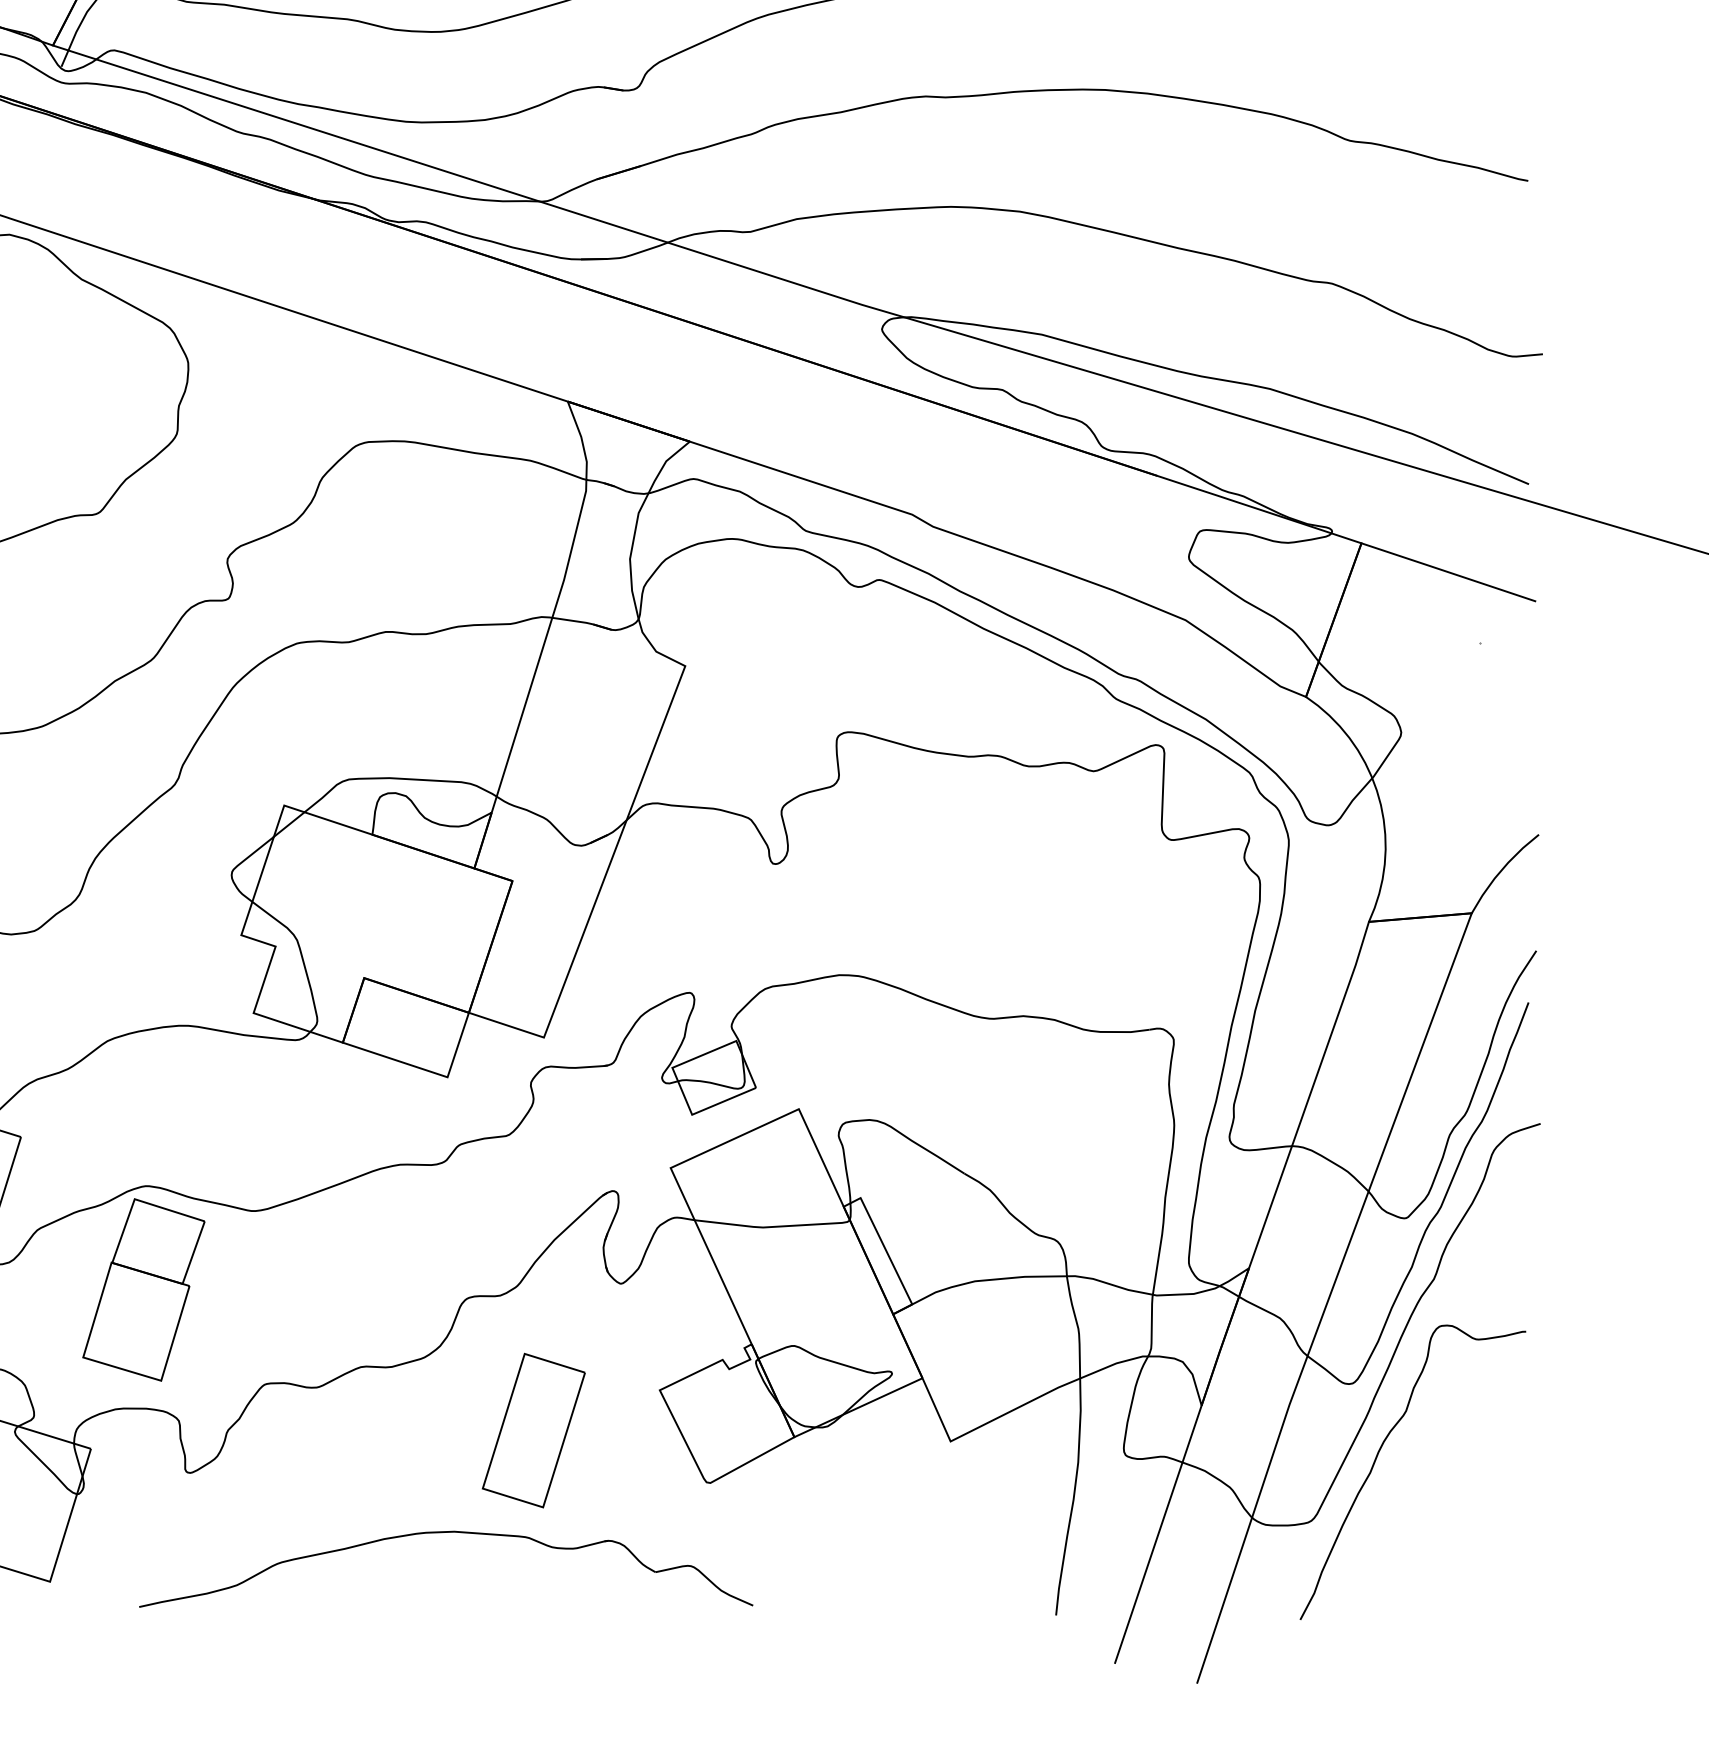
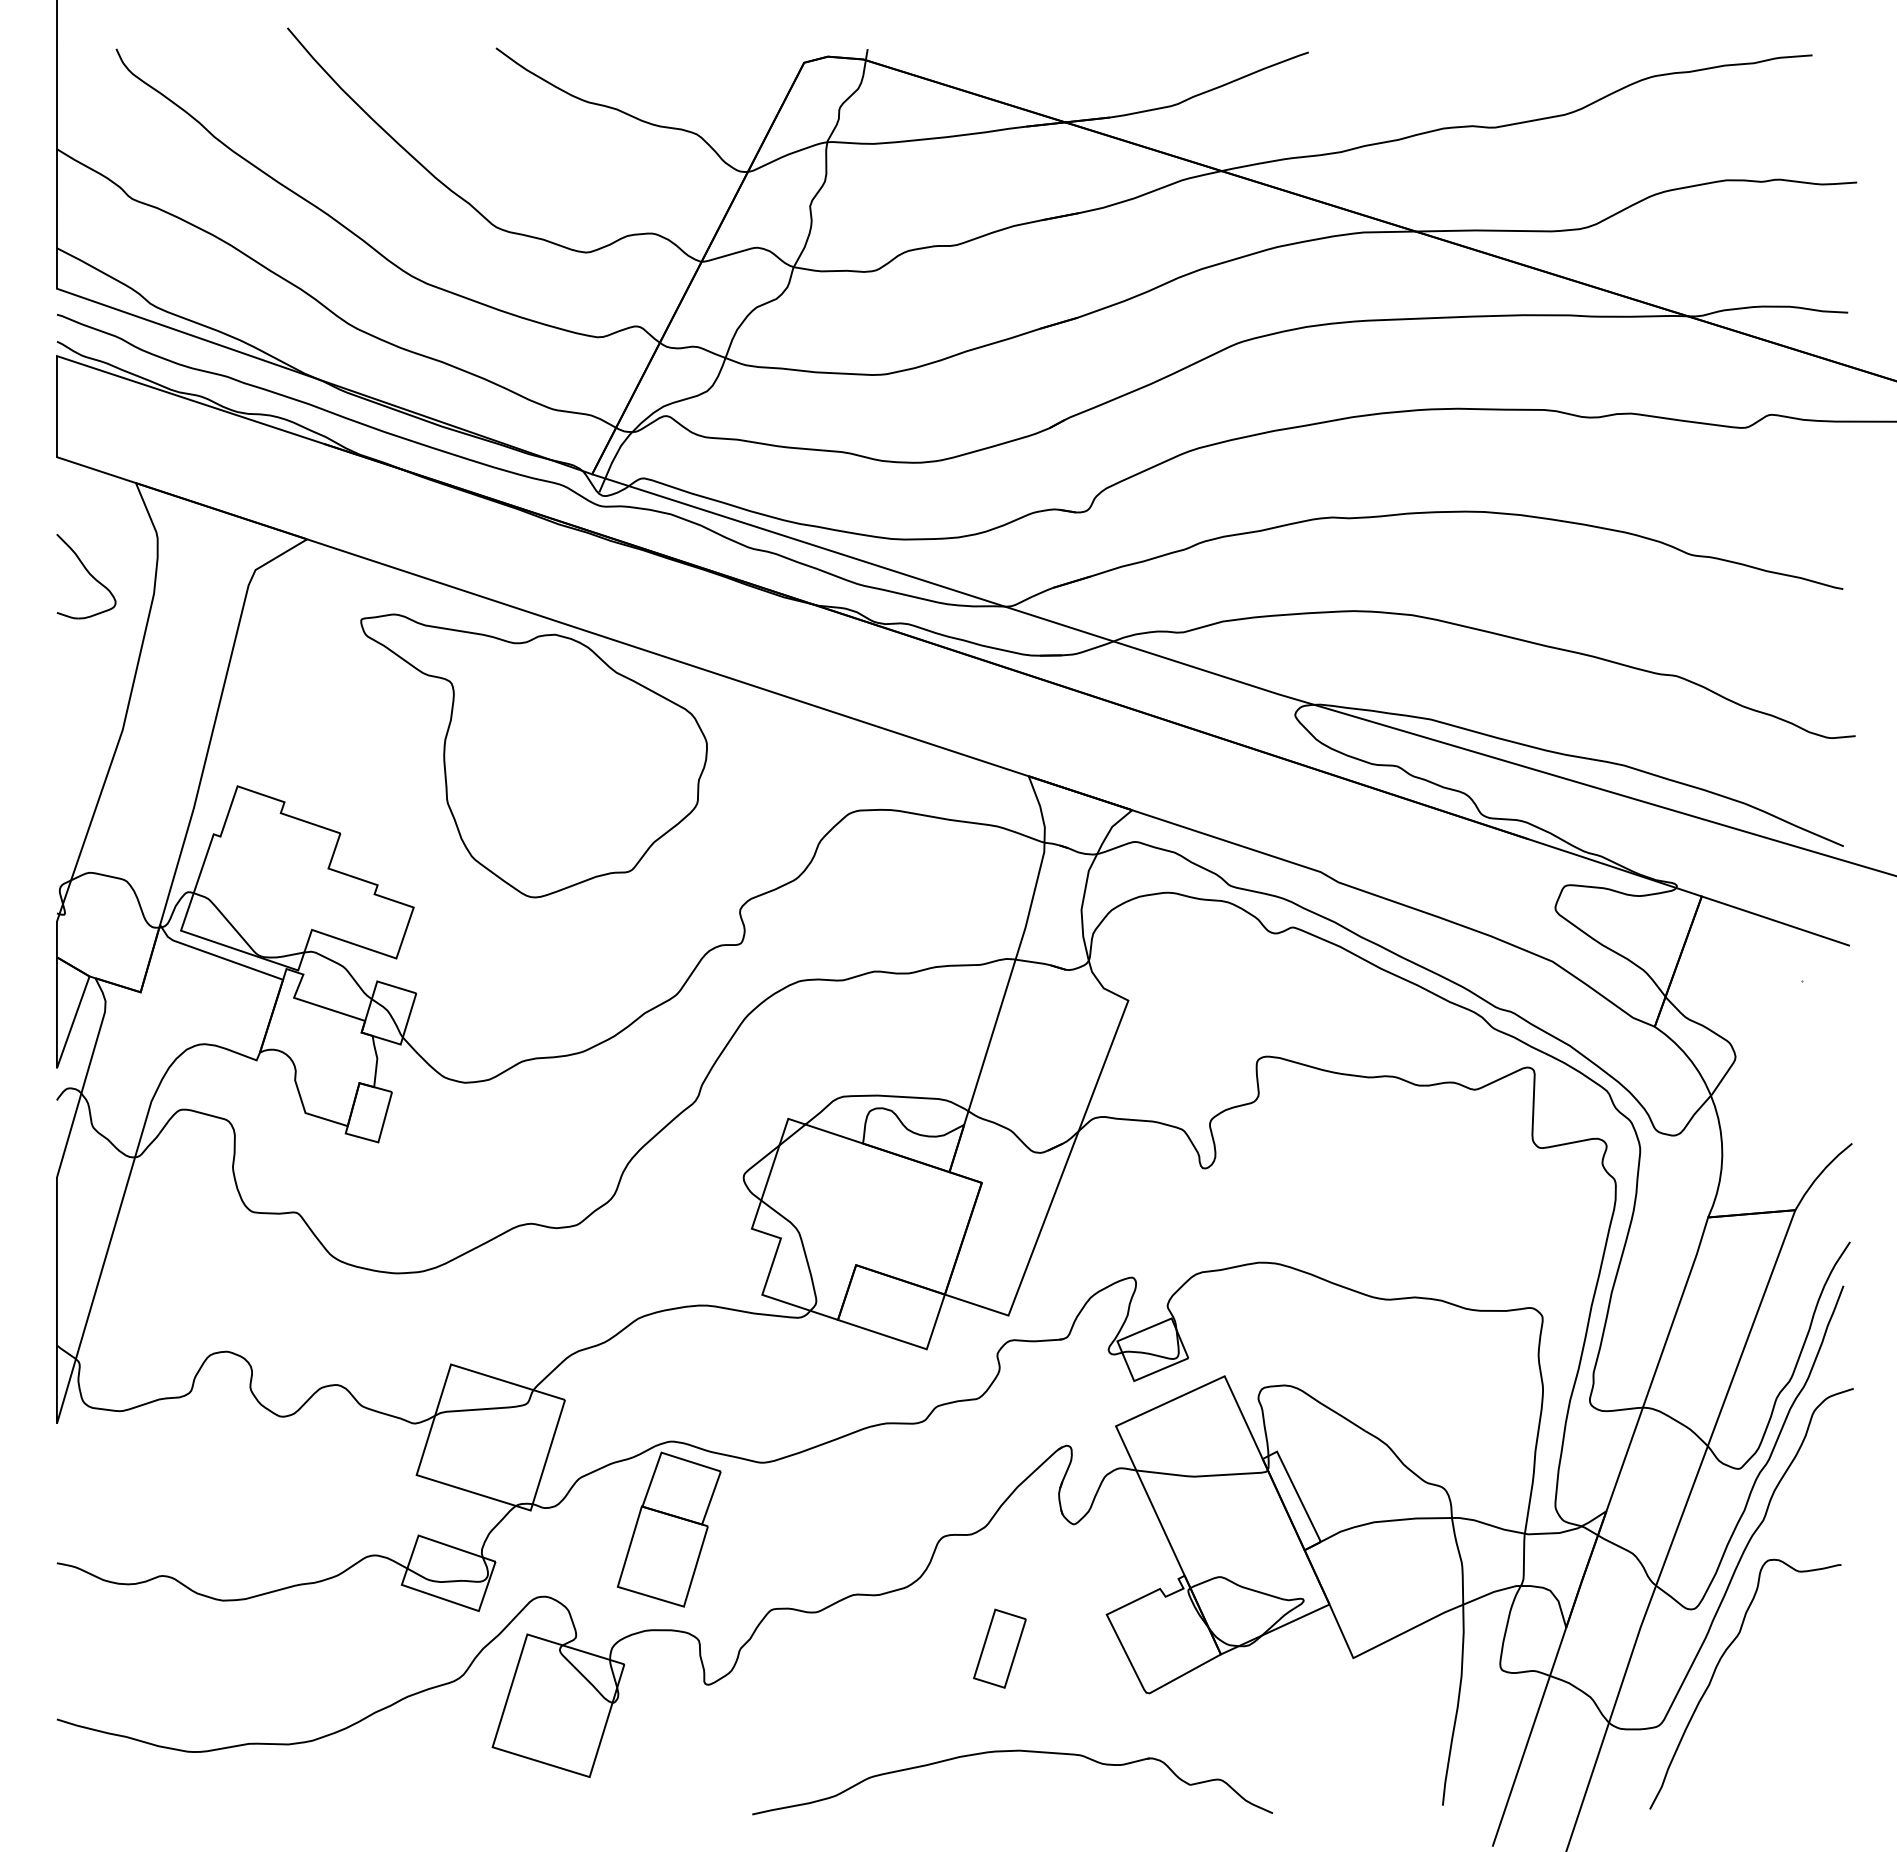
part: (533, 1430) -> (999, 1648), size x0.6
part: (437, 1533) -> (1005, 1752), moved

